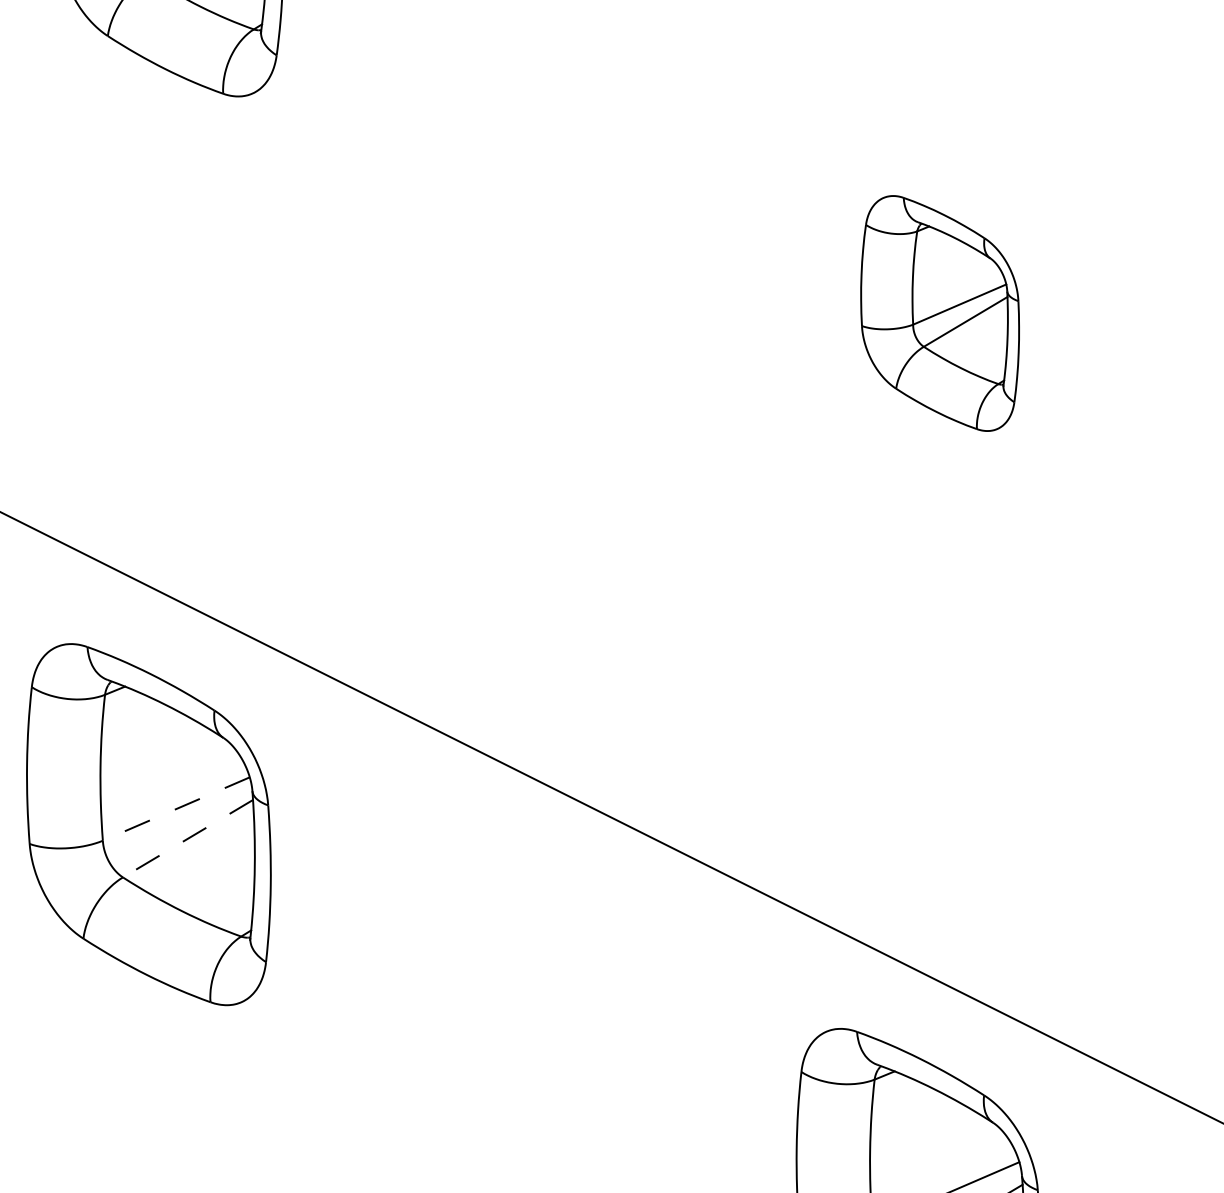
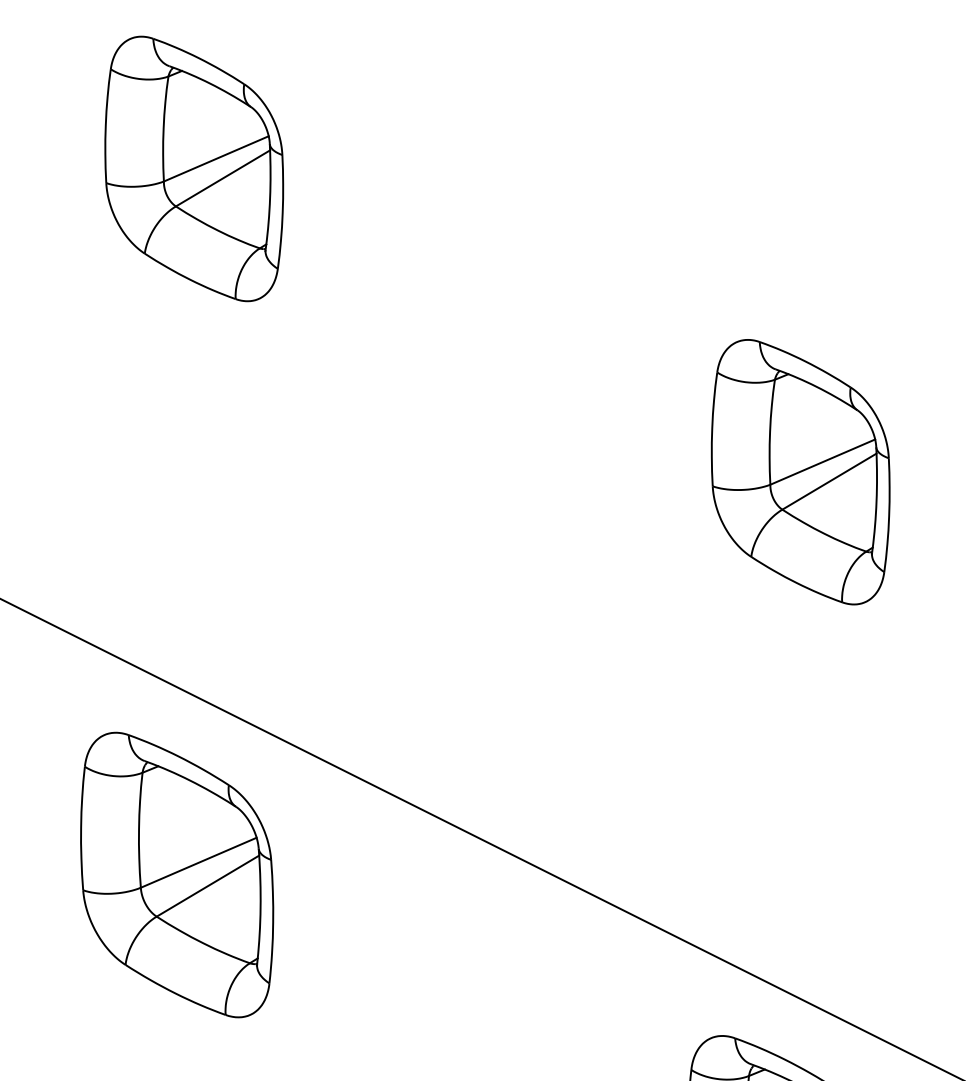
part: (939, 313) -> (800, 472), size x1.43
line: (176, 808) -> (198, 862), dashed -> solid
line: (187, 839) -> (207, 886), dashed -> solid

